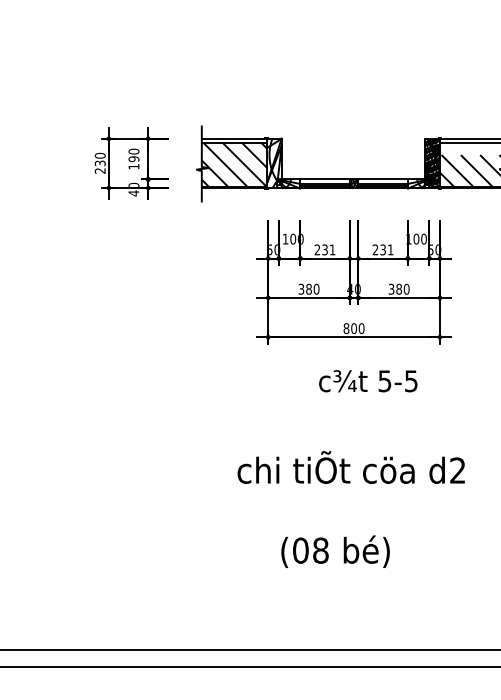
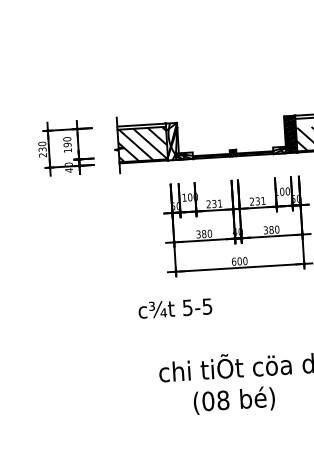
line: (324, 179) -> (210, 151), removed
line: (382, 179) -> (254, 148), removed
text: (346, 328) -> (234, 261), 800 -> 600
text: (368, 381) -> (175, 308), moved
text: (335, 551) -> (234, 400), moved

